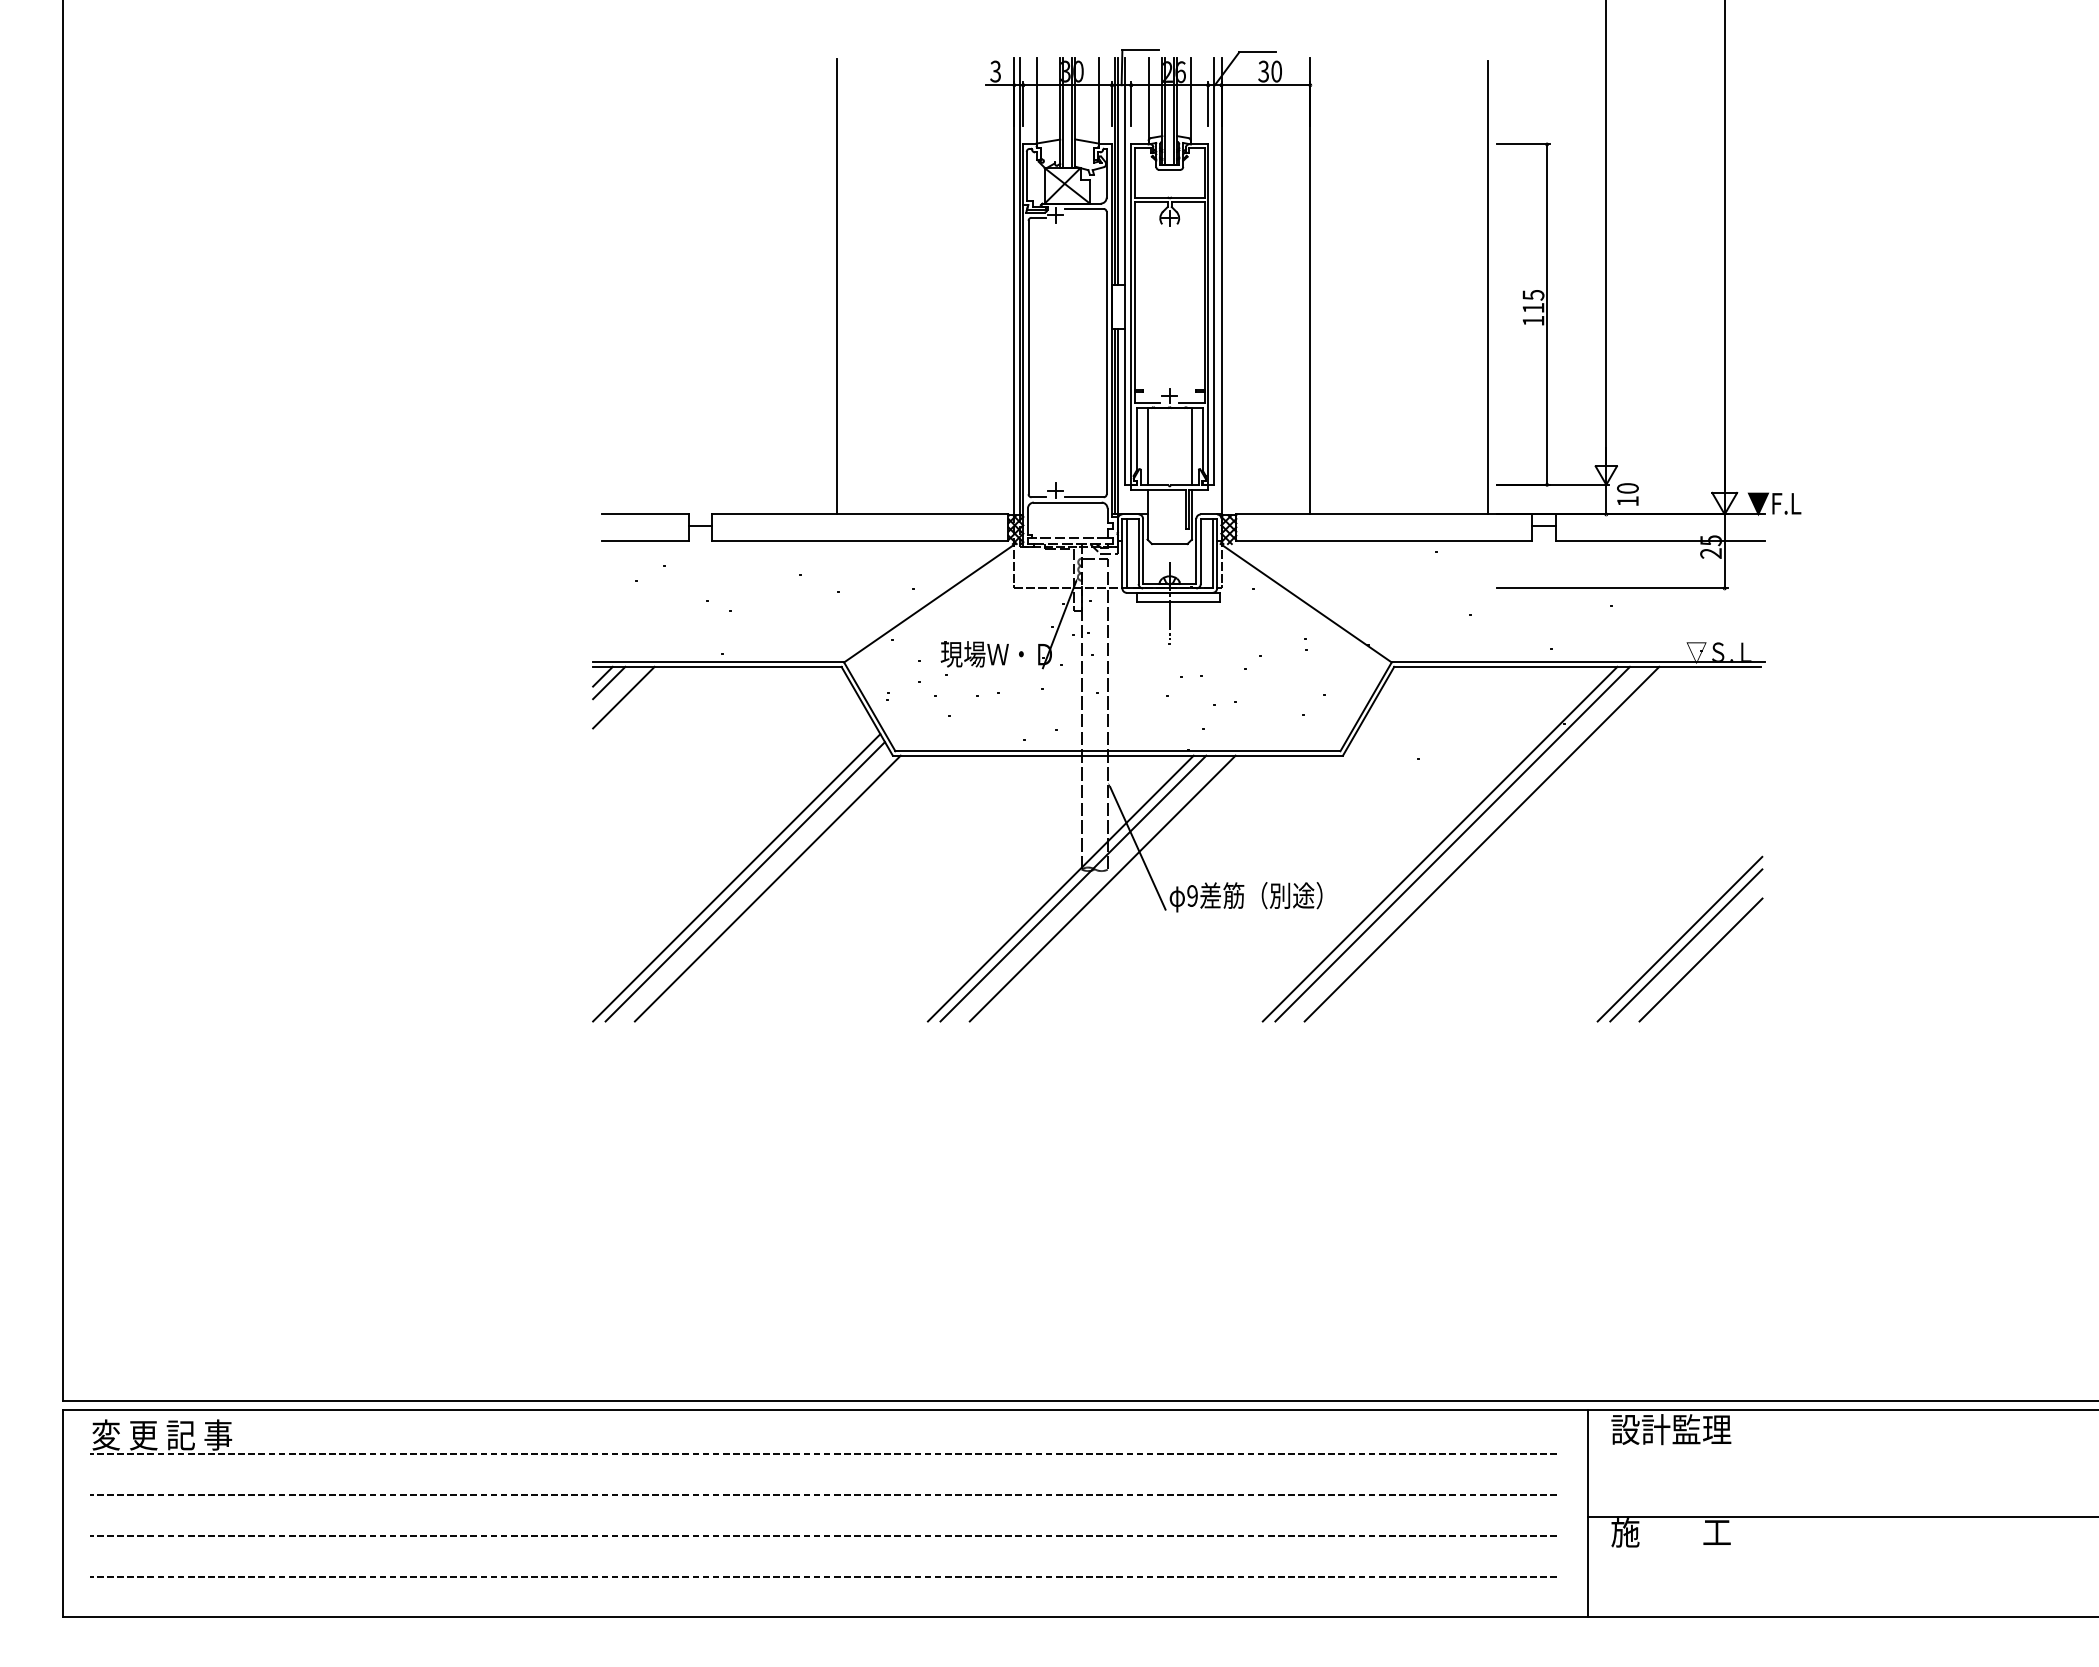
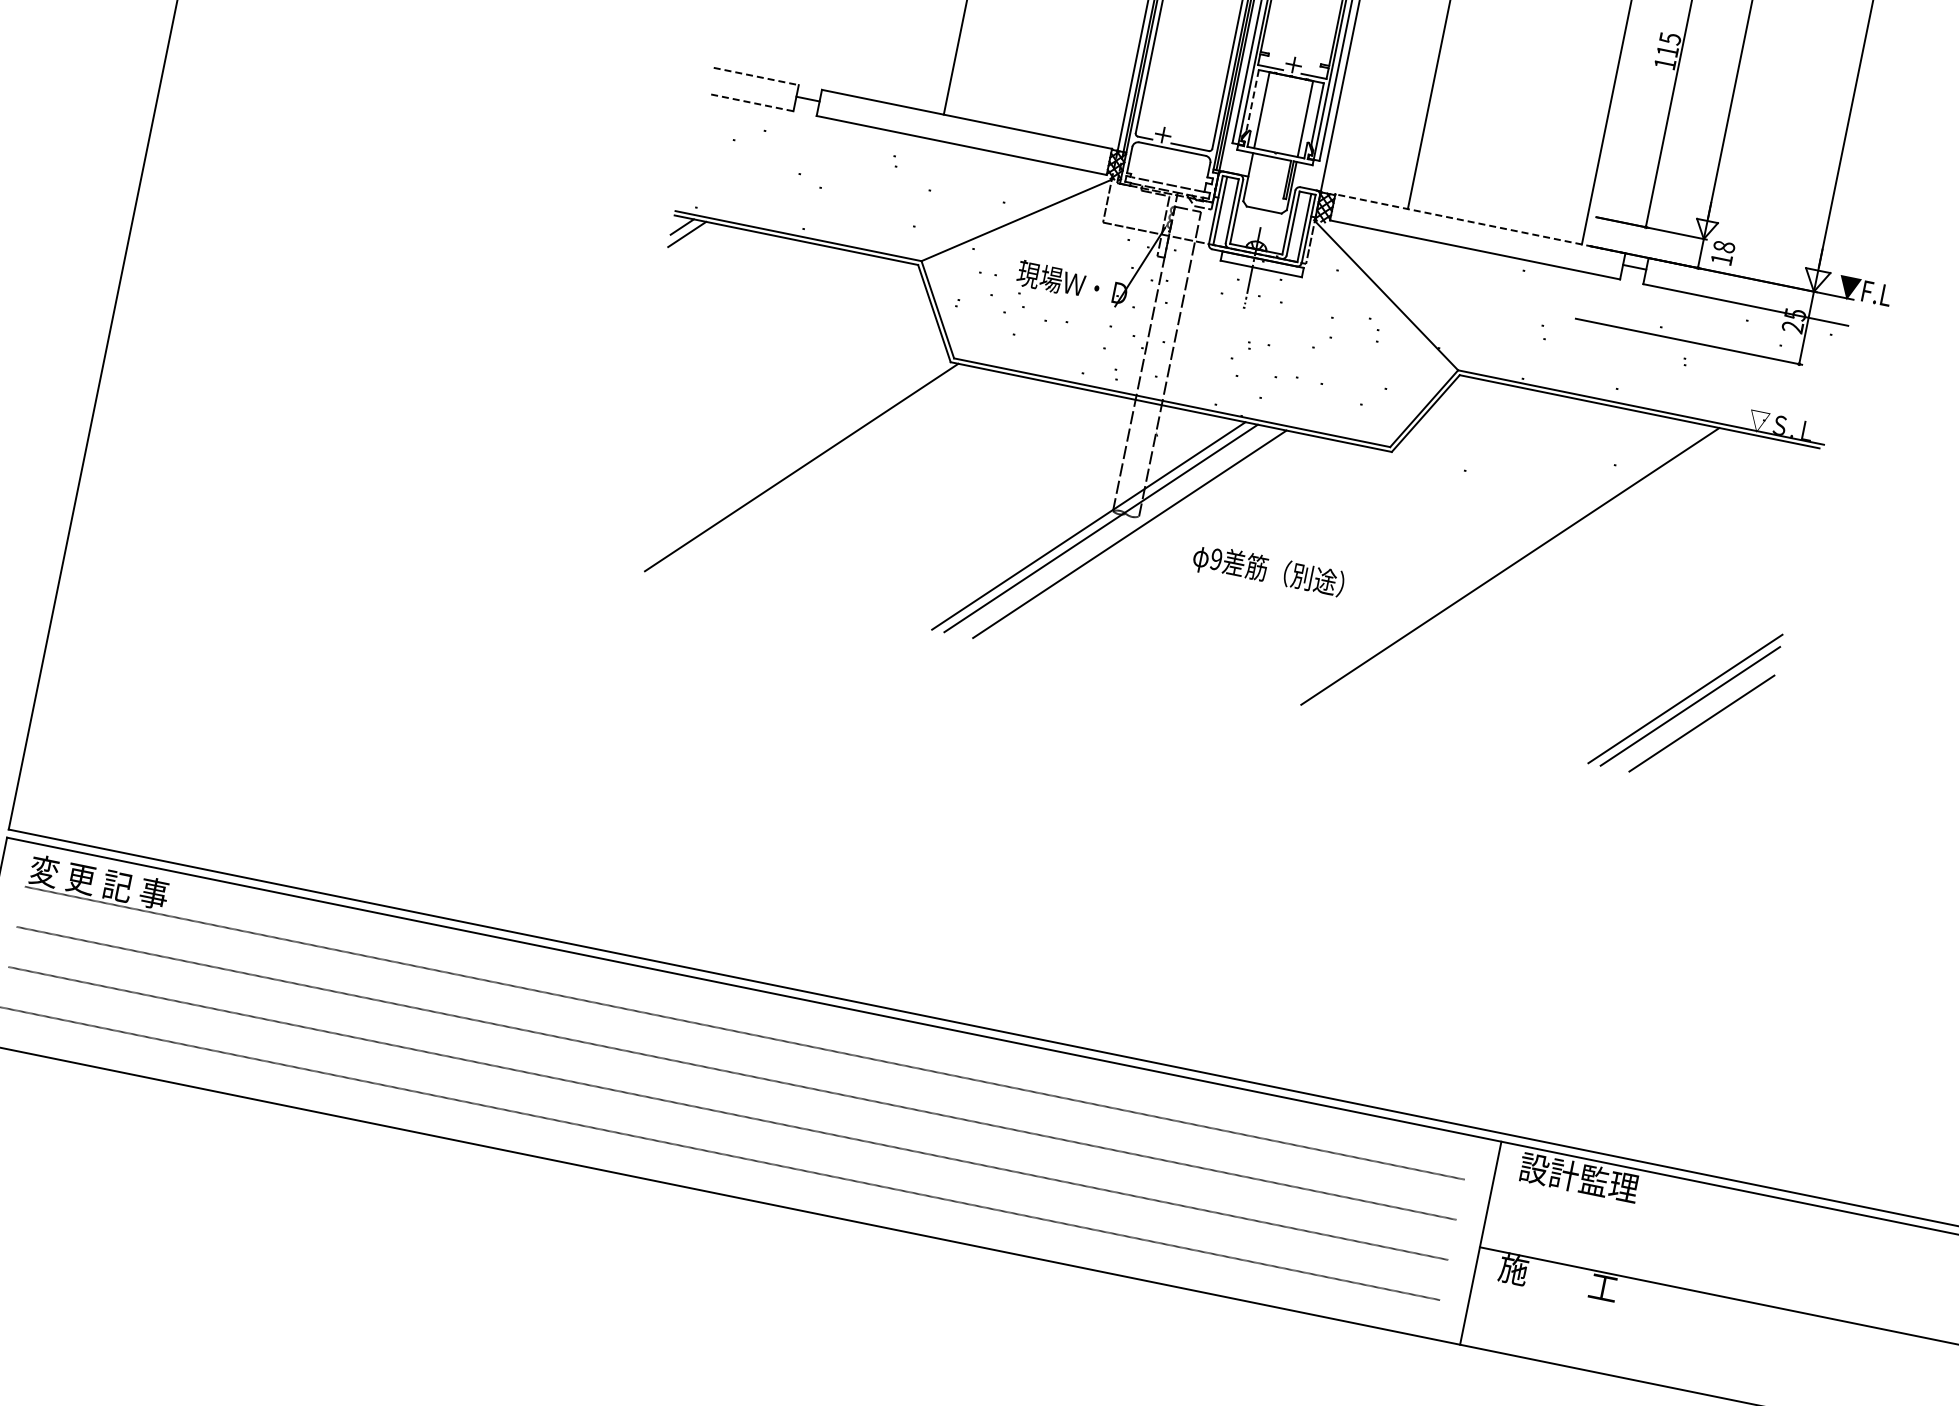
line: (1136, 439) -> (1252, 100), solid -> dashed
text: (1627, 488) -> (1723, 246), 10 -> 18
line: (645, 514) -> (756, 76), solid -> dashed
line: (1384, 514) -> (1480, 223), solid -> dashed
line: (644, 541) -> (750, 102), solid -> dashed
line: (623, 697) -> (698, 251), removed
line: (1439, 843) -> (1468, 557), removed
line: (1452, 843) -> (1481, 559), removed
line: (1137, 848) -> (1171, 501), removed
line: (736, 877) -> (773, 450), removed
line: (744, 881) -> (780, 455), removed

